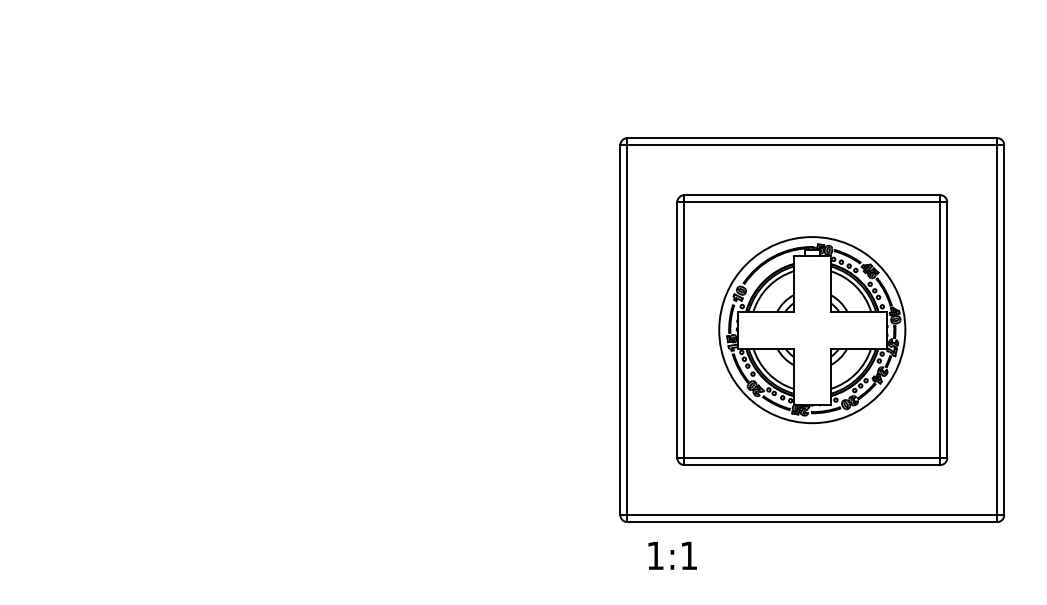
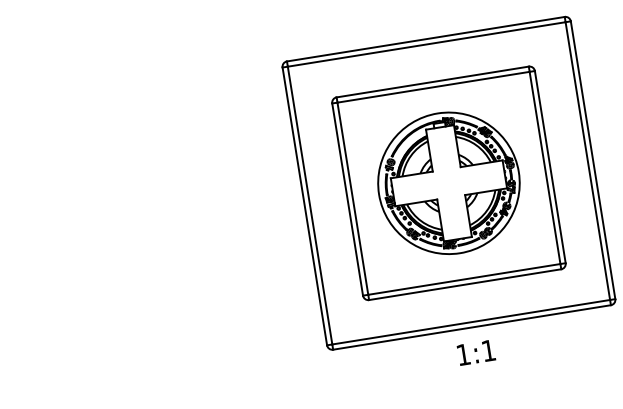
text: (672, 555) -> (476, 352), moved

